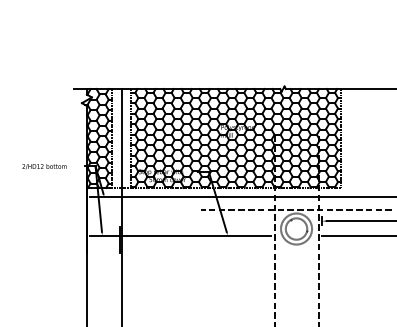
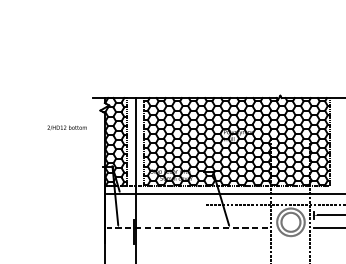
text: (44, 166) -> (67, 127), moved
line: (180, 235) -> (187, 228), solid -> dashed

